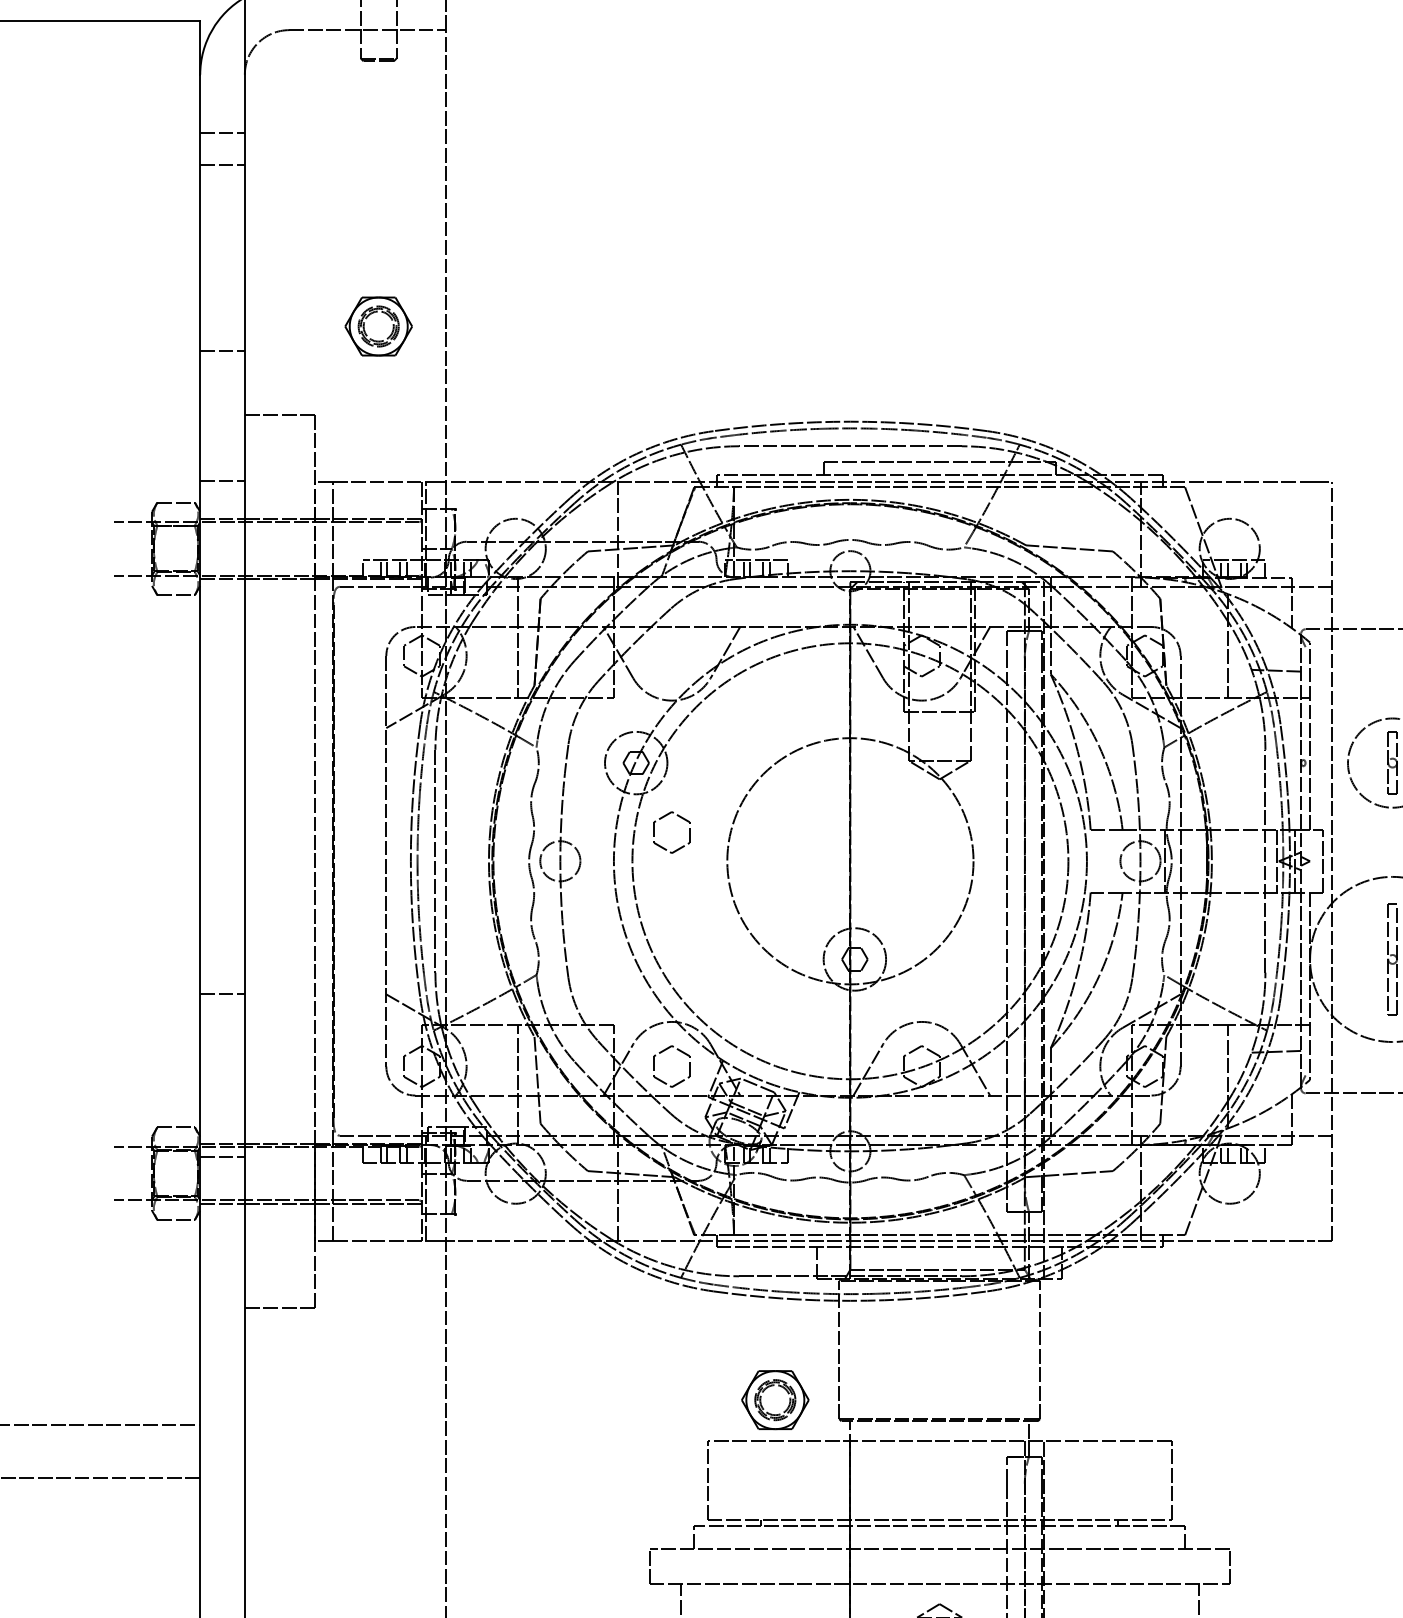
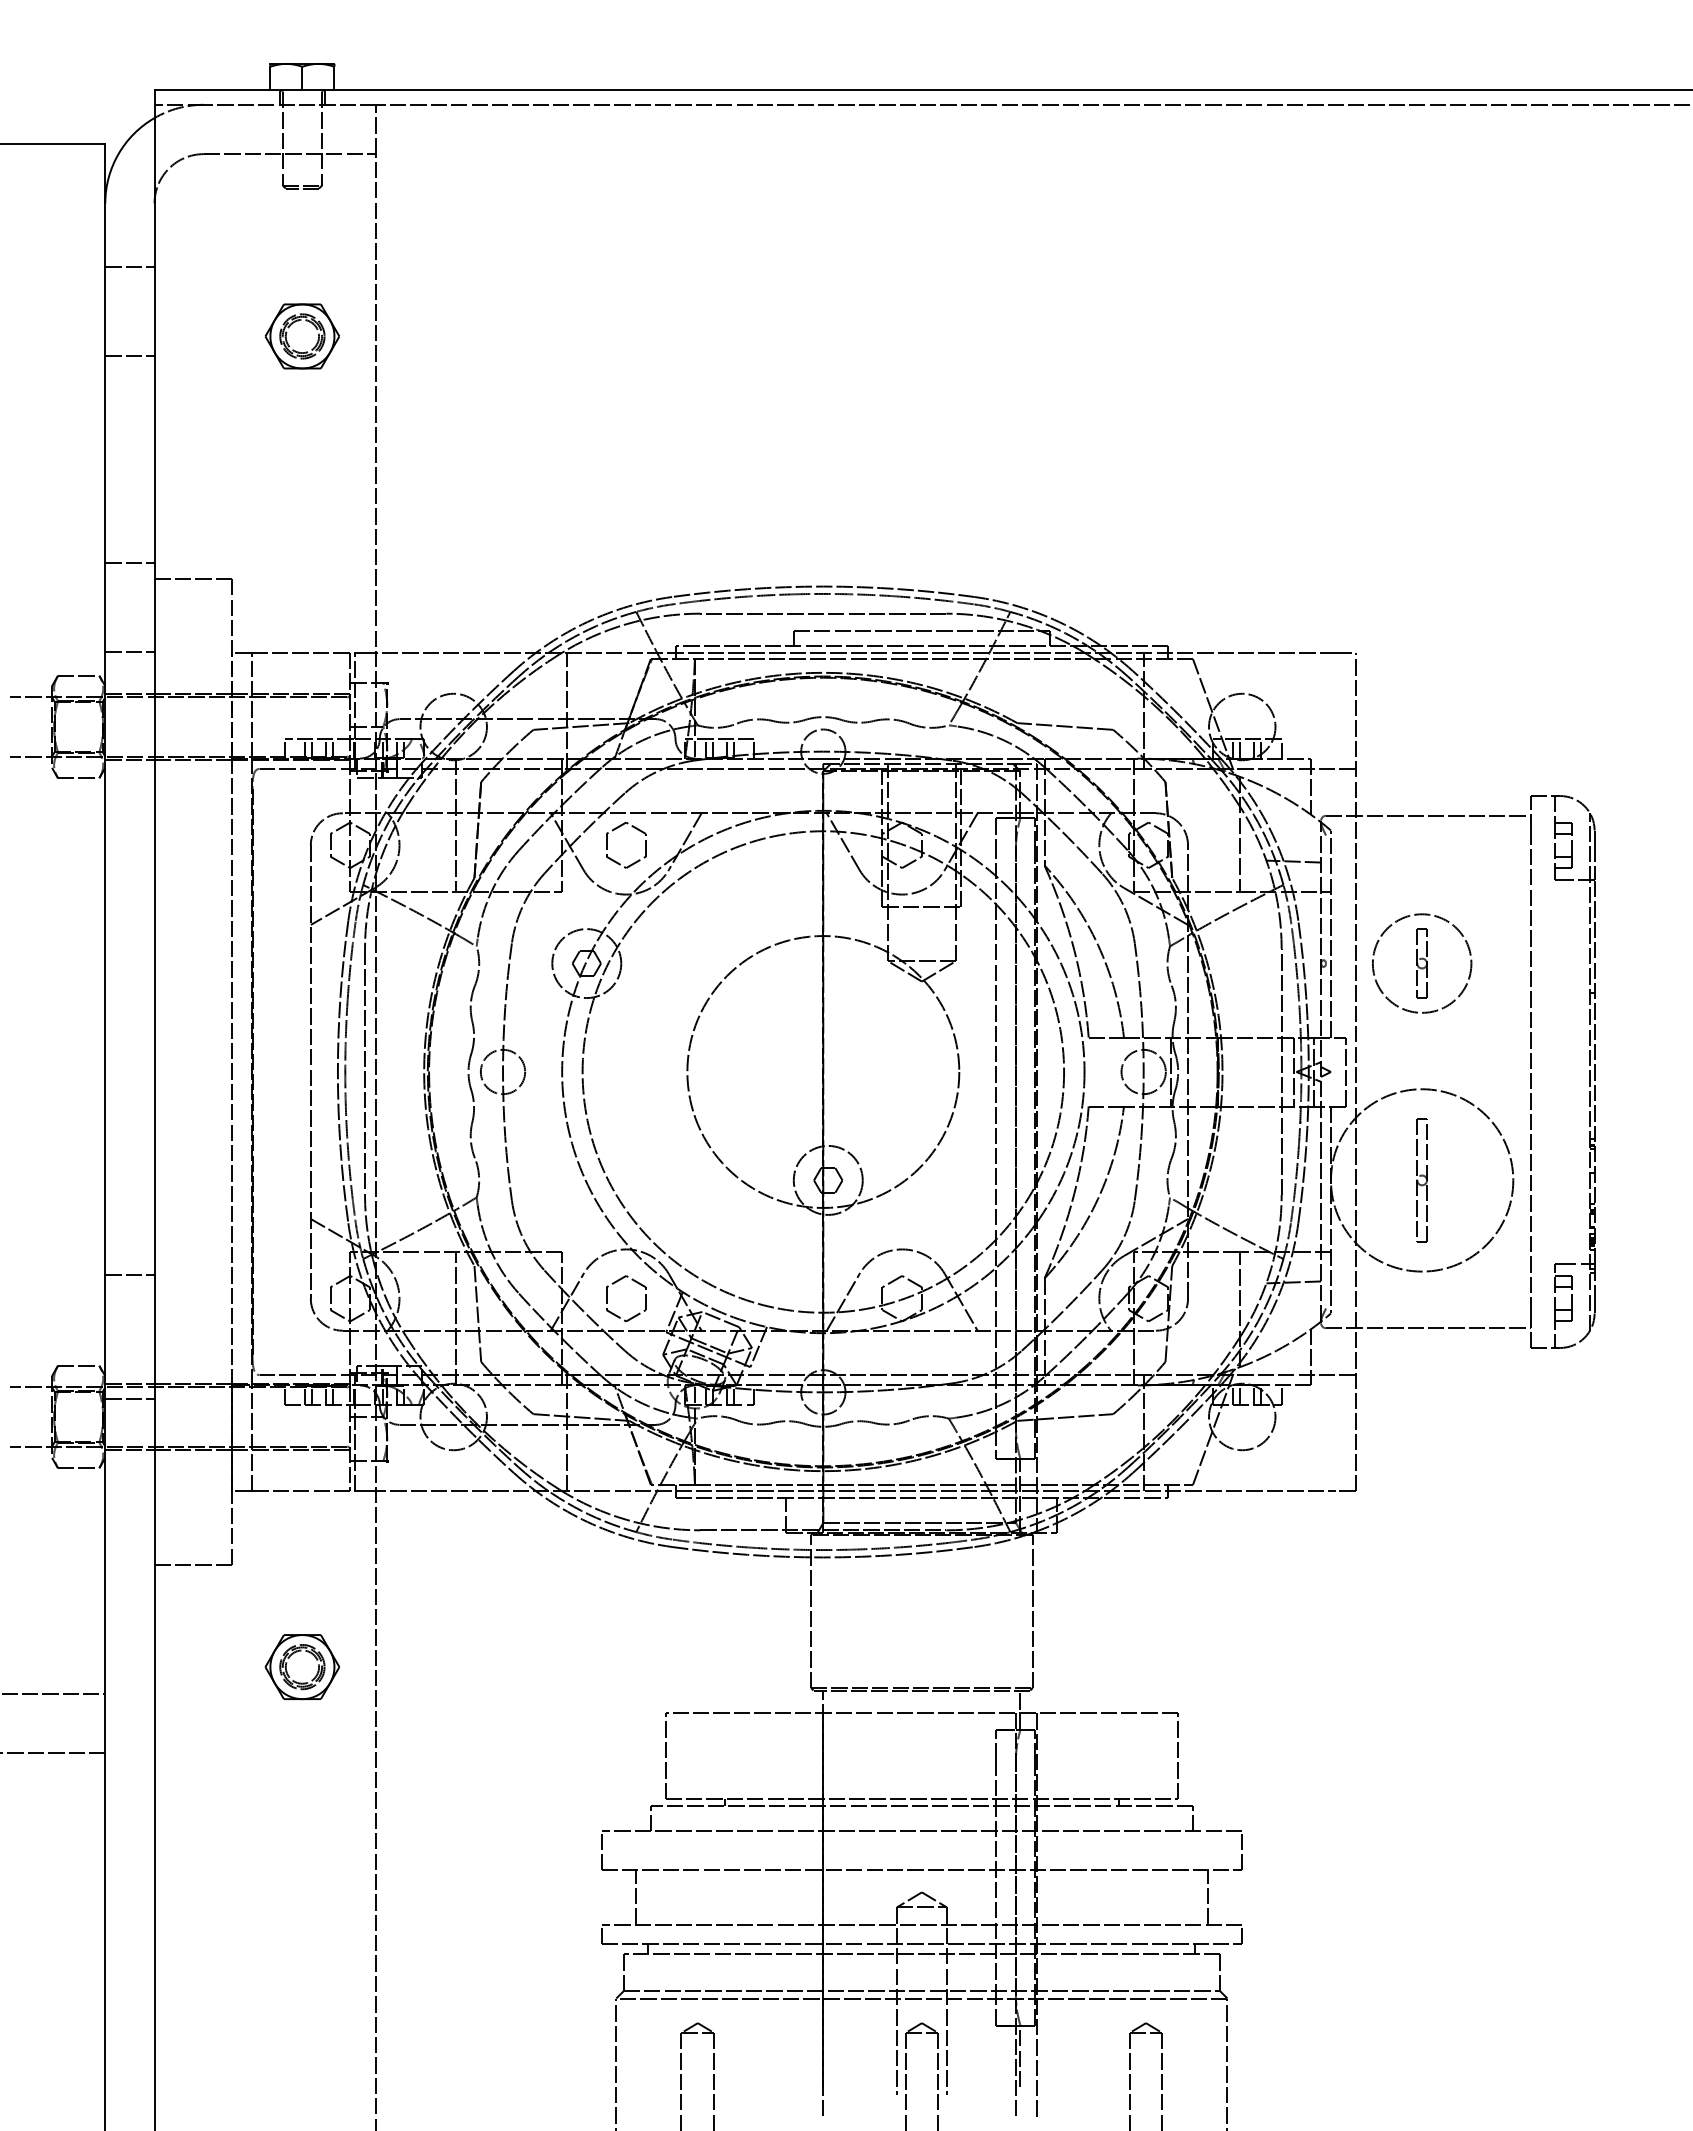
line: (222, 165) -> (129, 356), moved
part: (377, 326) -> (301, 336), moved
line: (222, 351) -> (129, 563), moved
part: (680, 847) -> (635, 861), moved
line: (222, 993) -> (129, 1275), moved
part: (774, 1400) -> (301, 1667), moved

